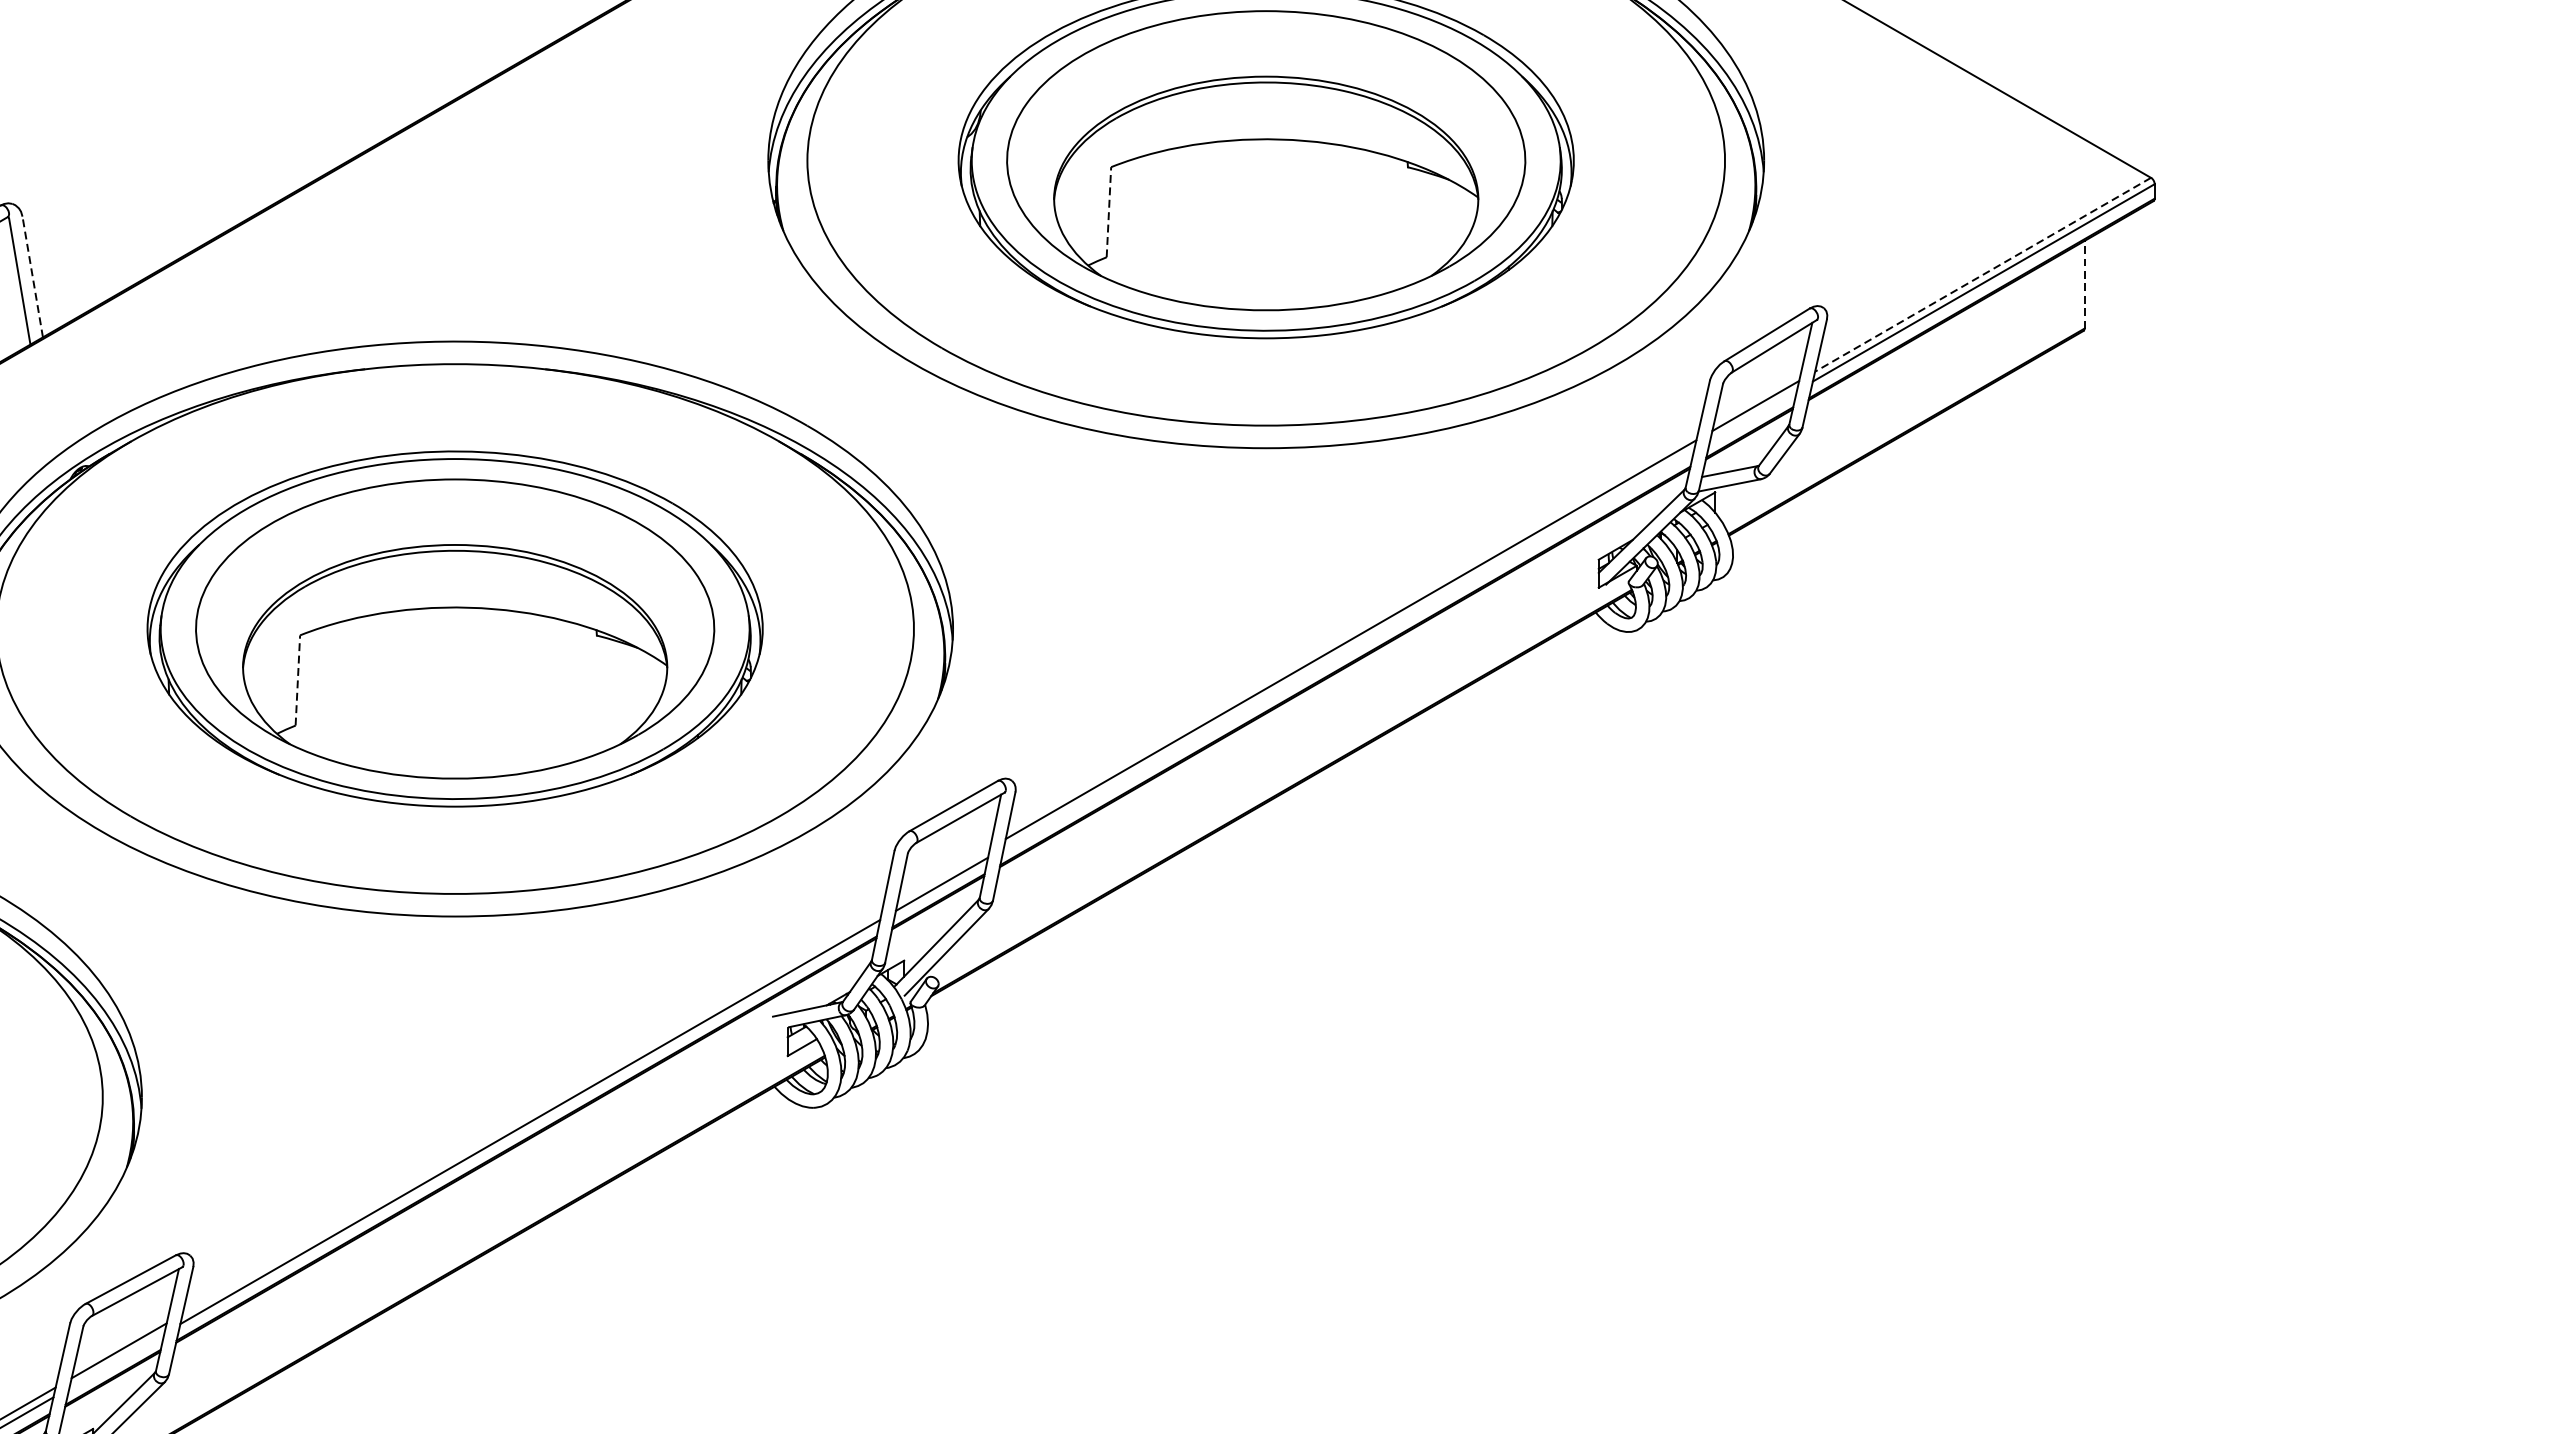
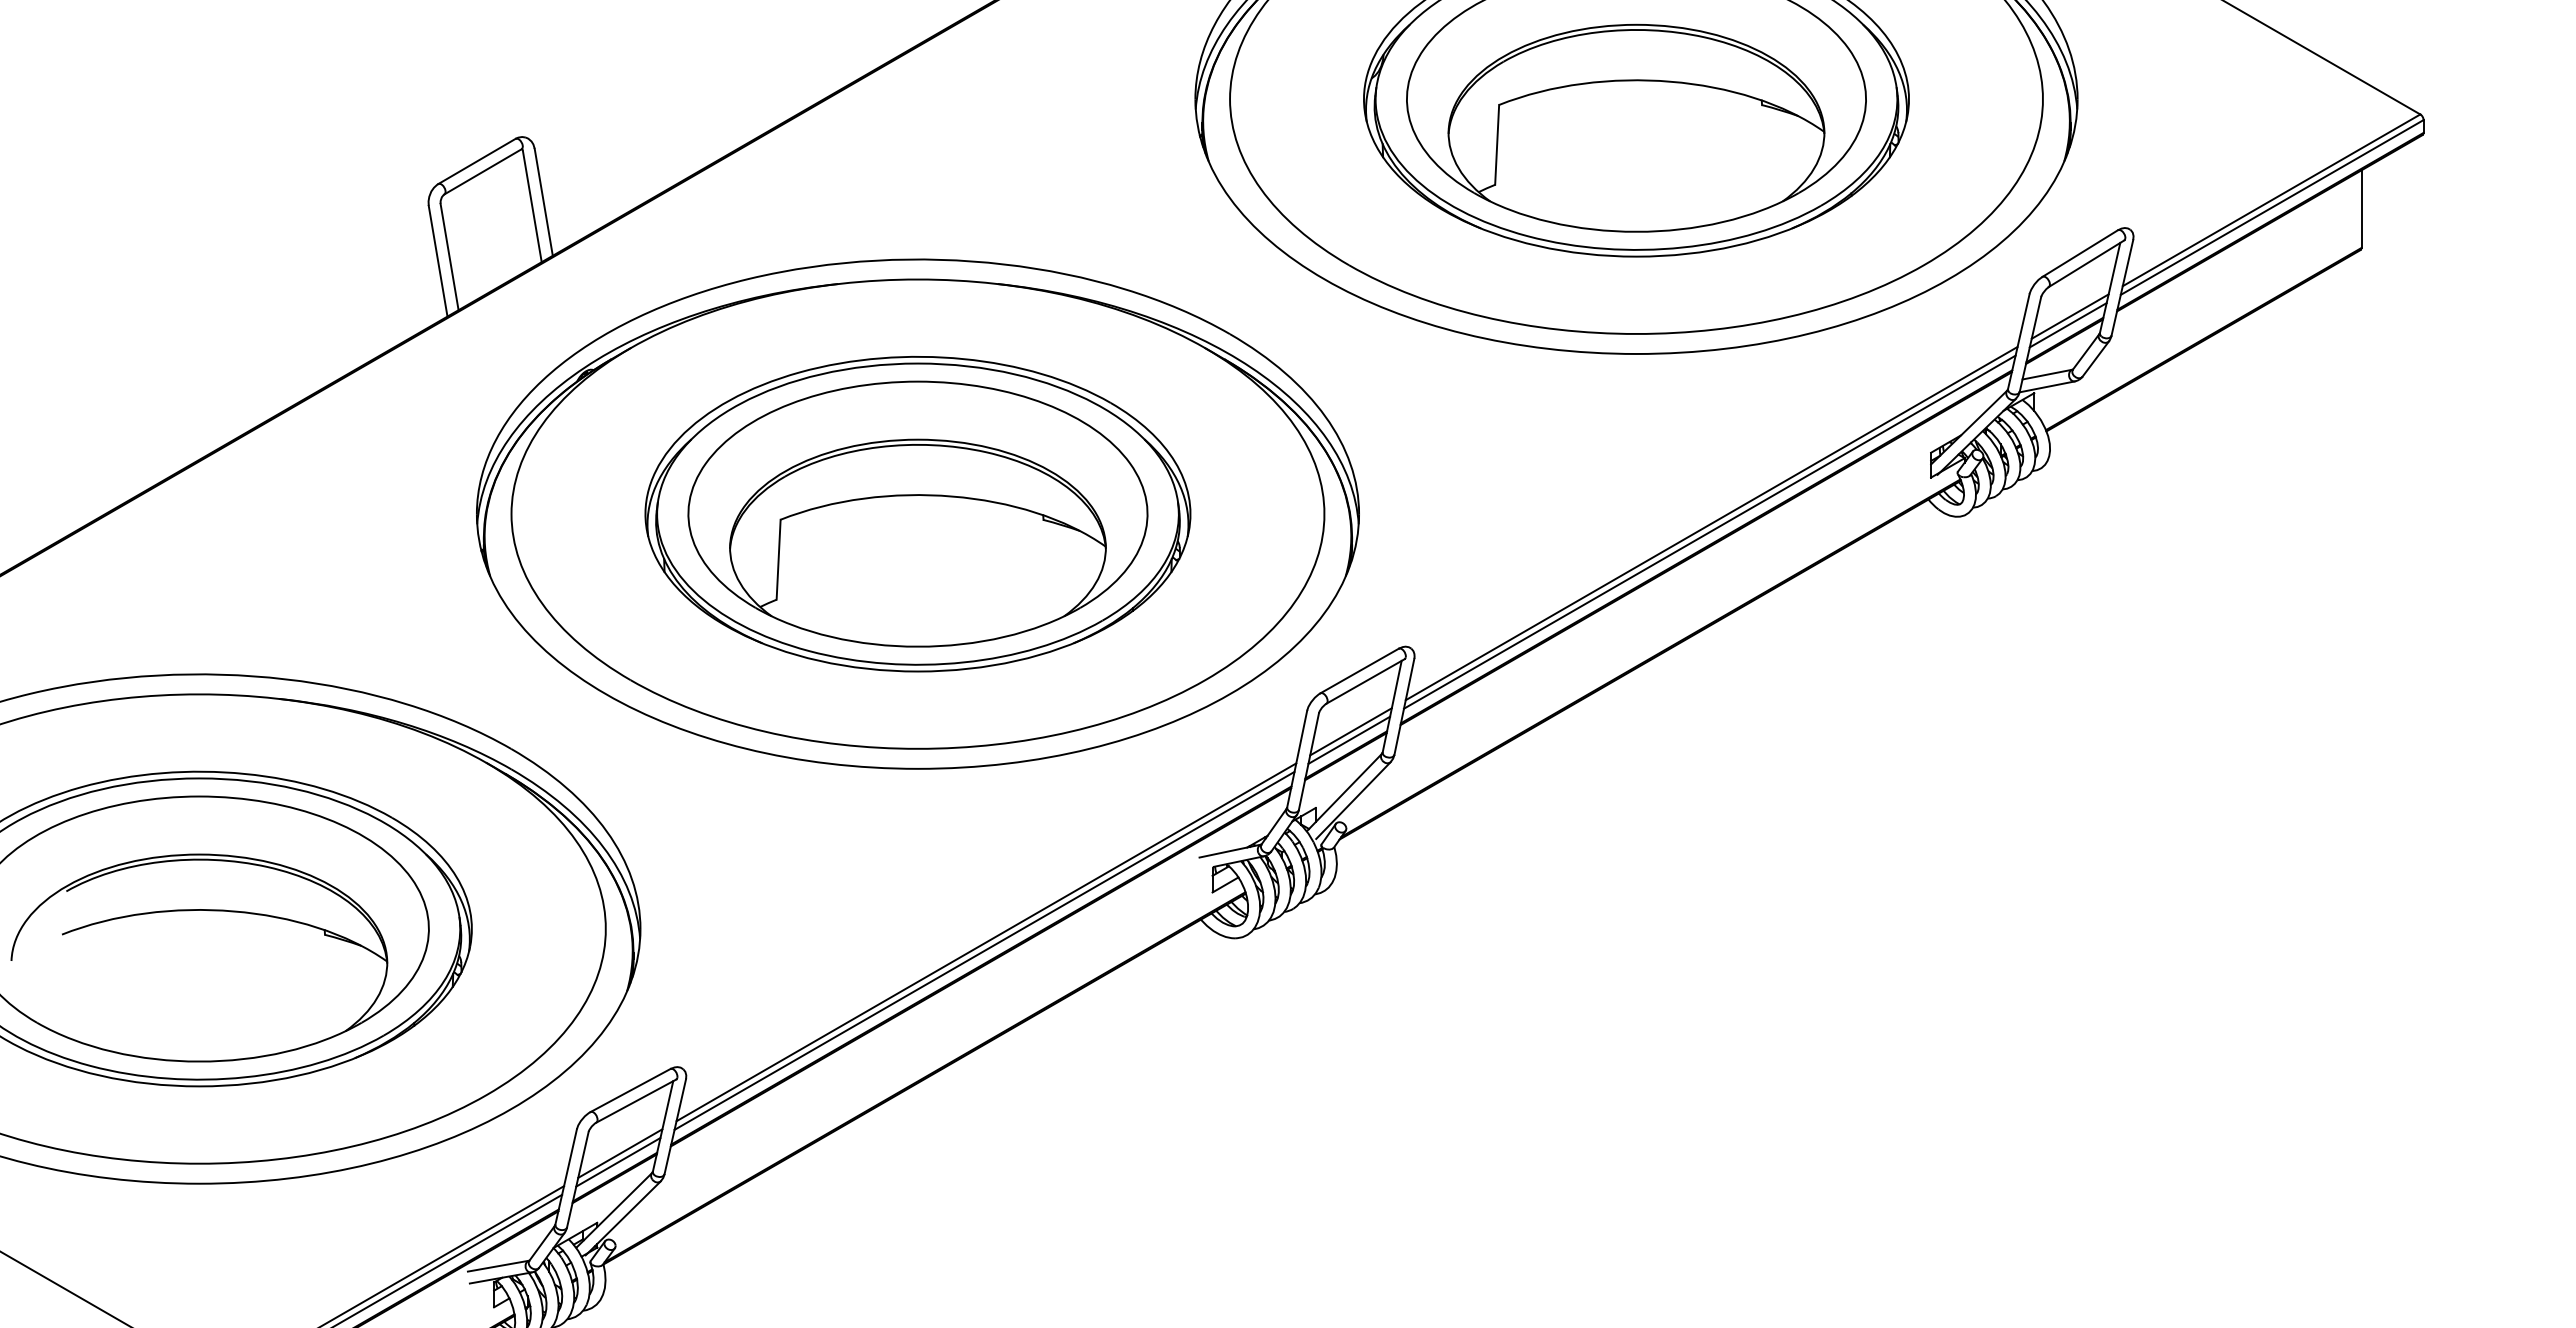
line: (1109, 211) -> (1497, 144), dashed -> solid
line: (1983, 274) -> (2271, 200), dashed -> solid
line: (32, 276) -> (543, 201), dashed -> solid
line: (2084, 285) -> (2361, 209), dashed -> solid
line: (1752, 416) -> (2067, 325), added
line: (1348, 648) -> (1709, 531), added
line: (297, 680) -> (778, 559), dashed -> solid
line: (943, 874) -> (1350, 731), added
line: (532, 1112) -> (986, 942), added
line: (117, 1360) -> (618, 1162), added

